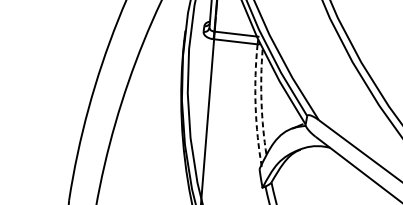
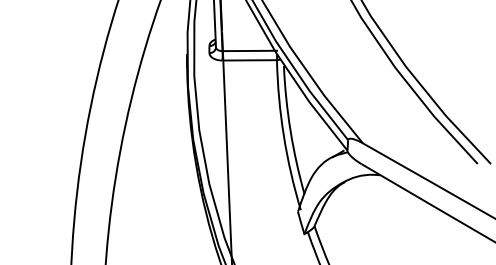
arc: (261, 102) -> (290, 130), dashed -> solid
arc: (255, 105) -> (283, 135), dashed -> solid

